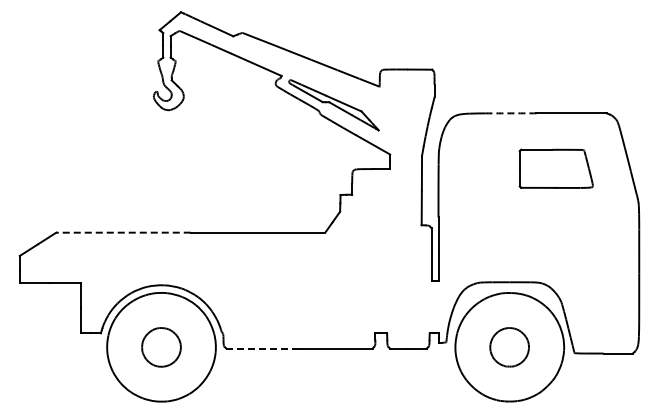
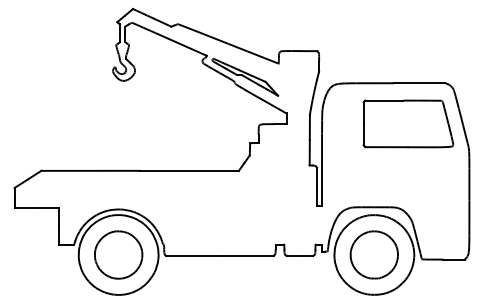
arc: (511, 113) -> (375, 83), dashed -> solid
part: (556, 168) -> (408, 123), size x1.67
line: (123, 232) -> (90, 170), dashed -> solid
part: (161, 347) -> (118, 255), size x1.67
part: (509, 347) -> (374, 255), size x1.67
line: (263, 348) -> (193, 255), dashed -> solid

